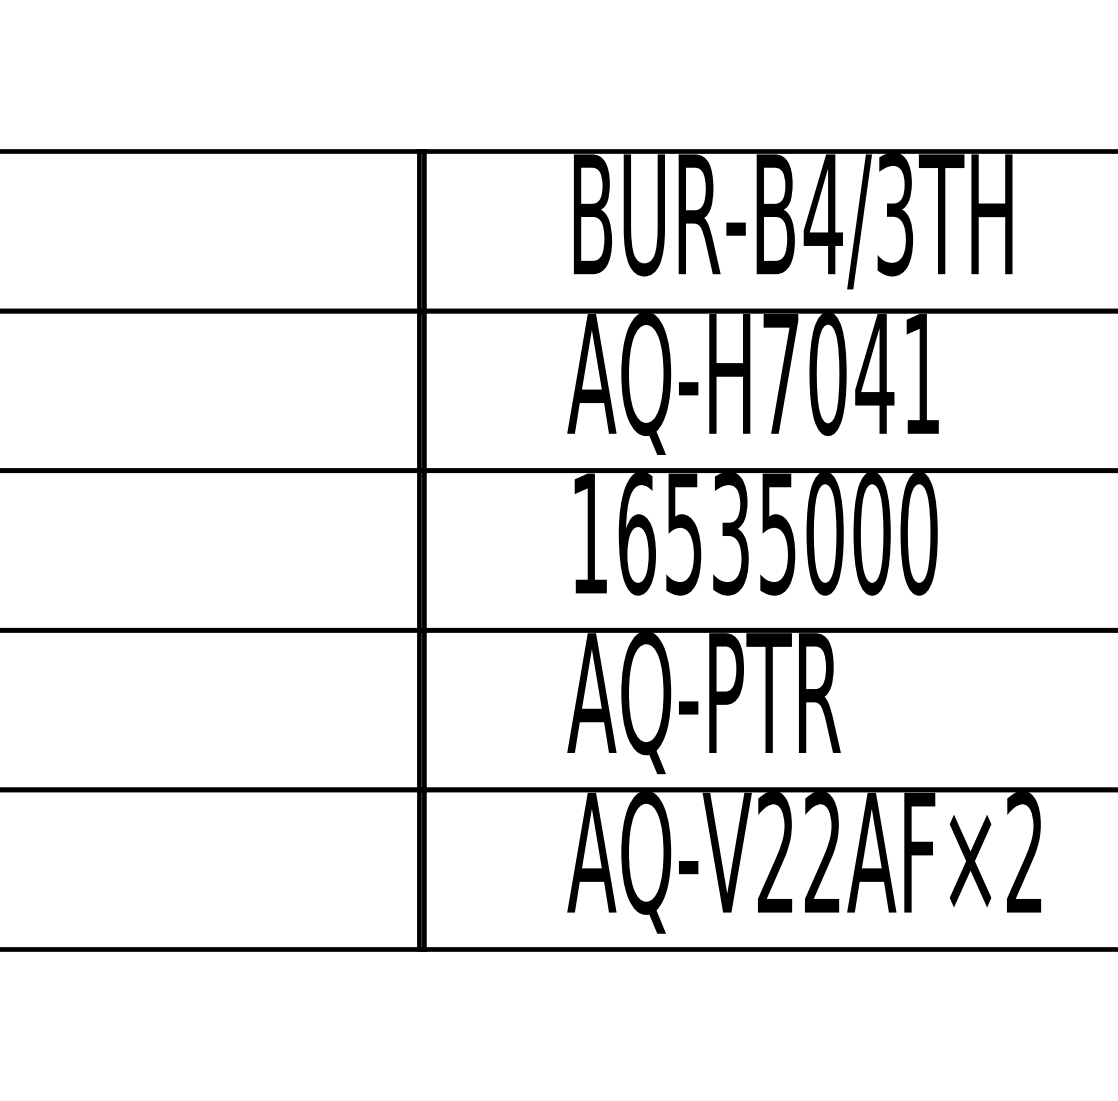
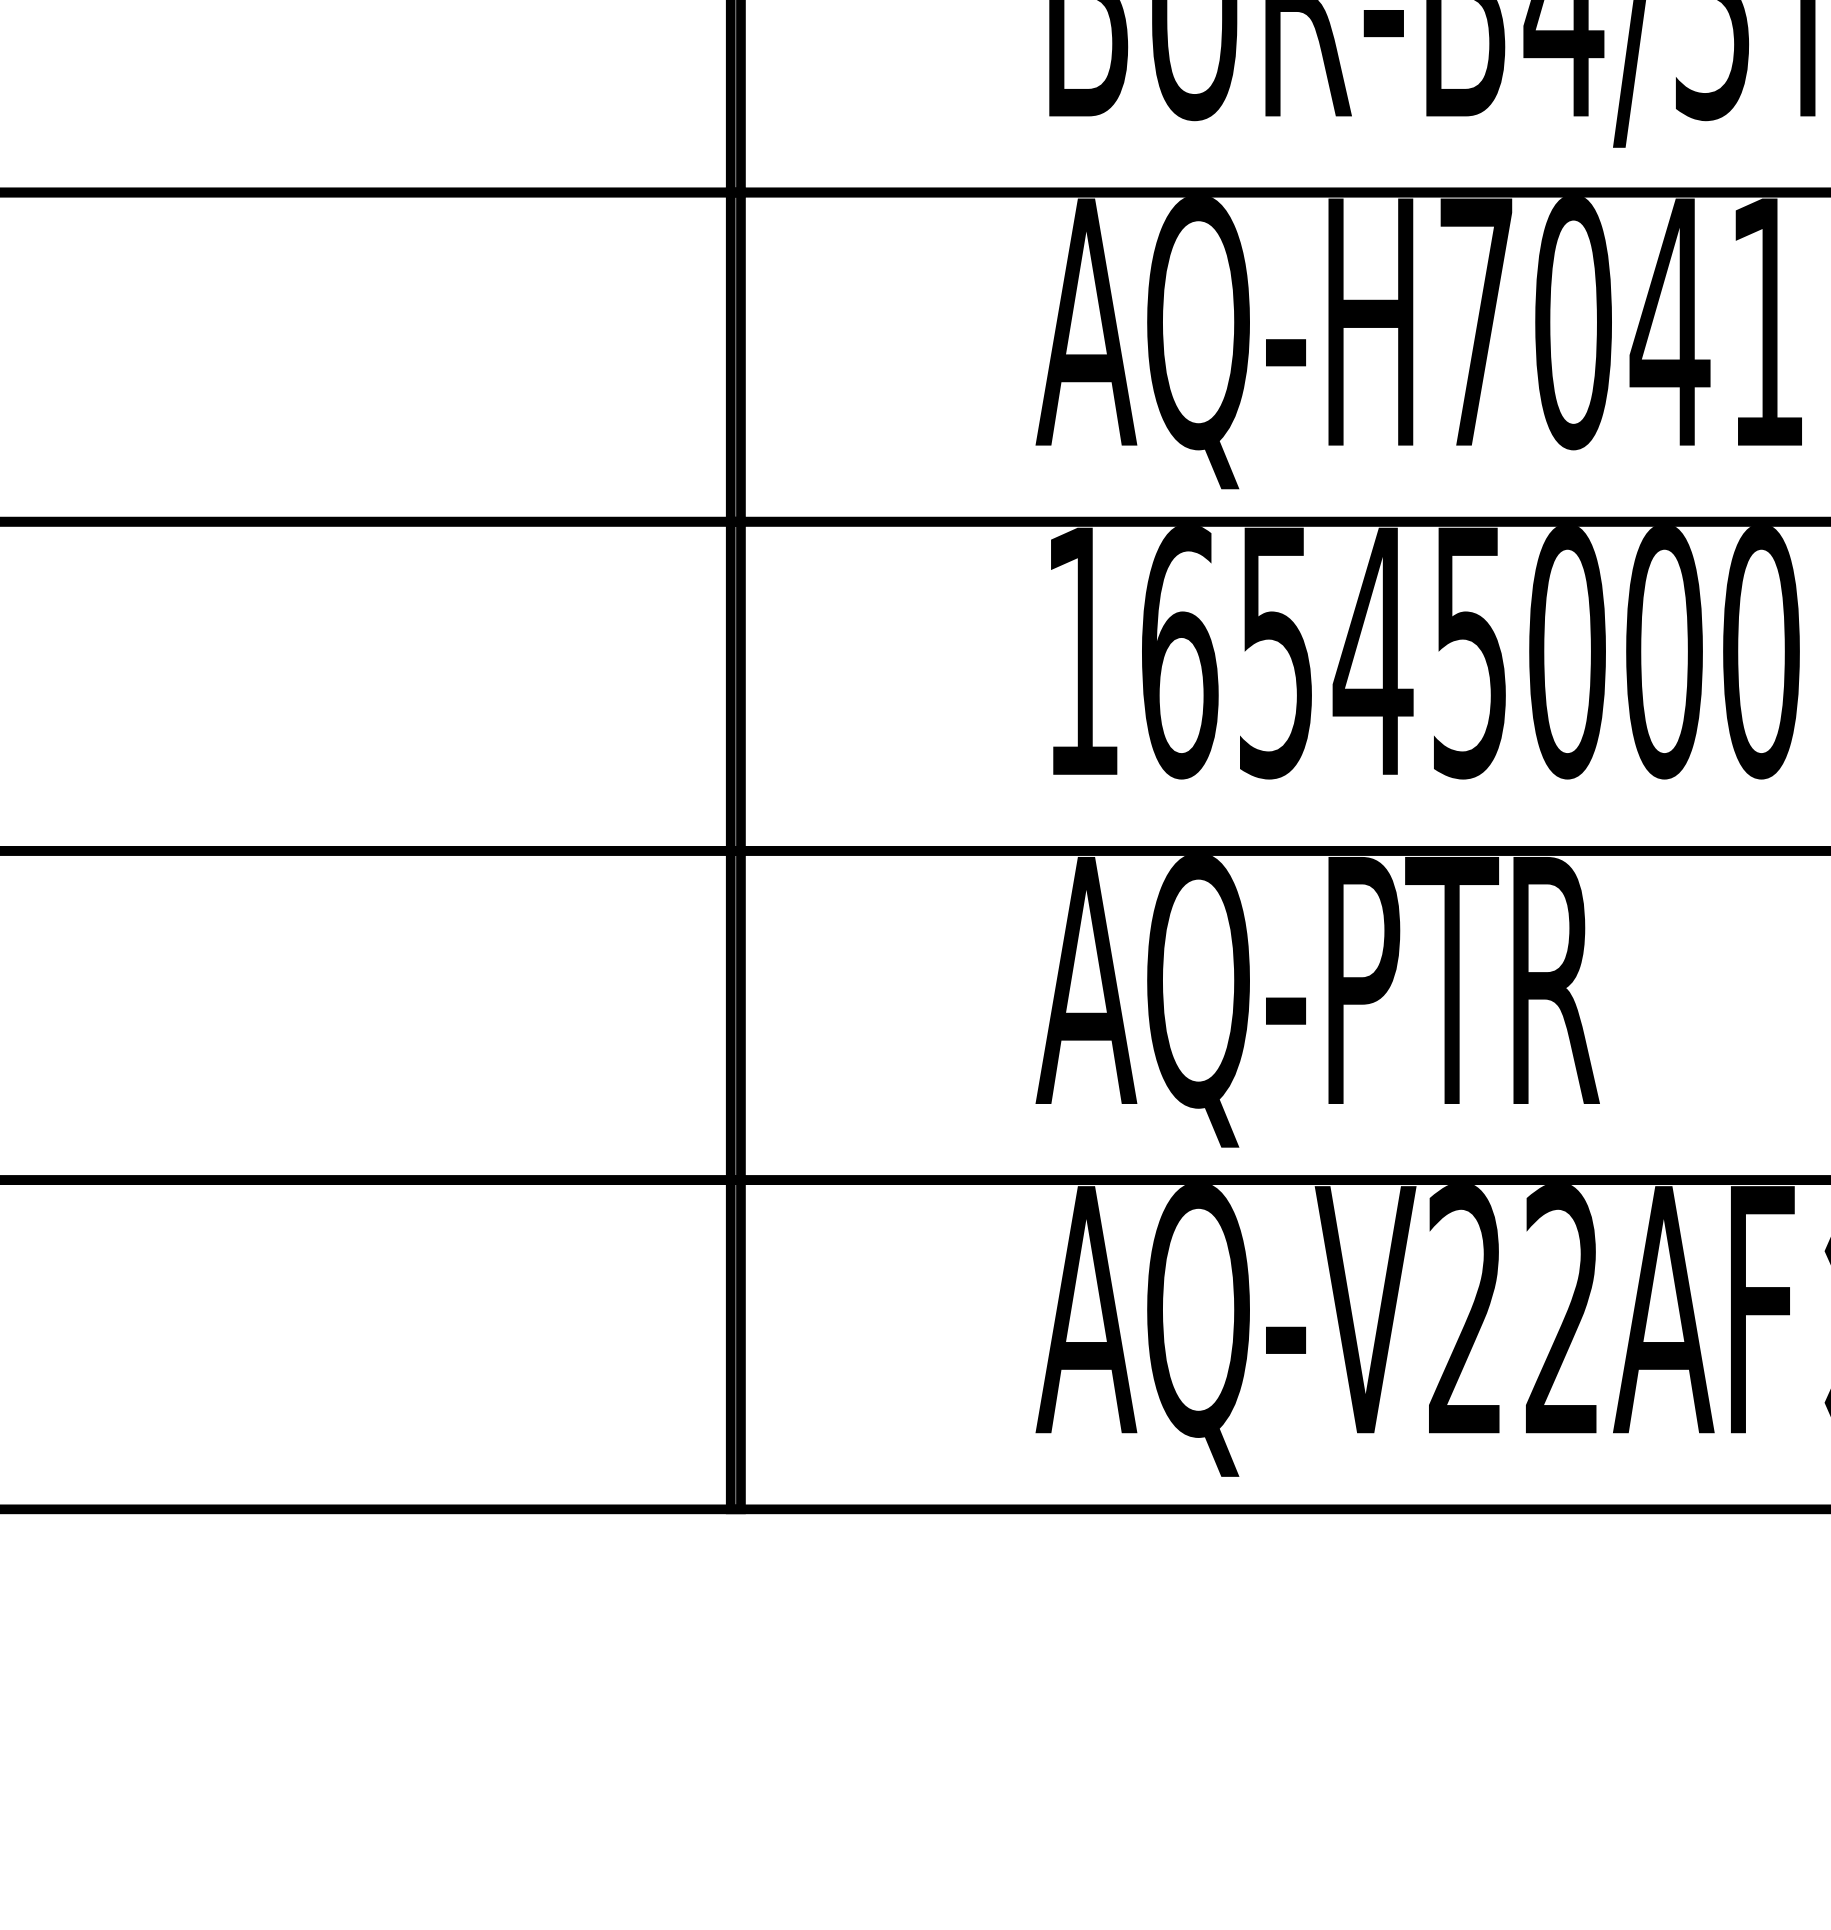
text: (730, 534) -> (1372, 653), 16535000 -> 16545000

